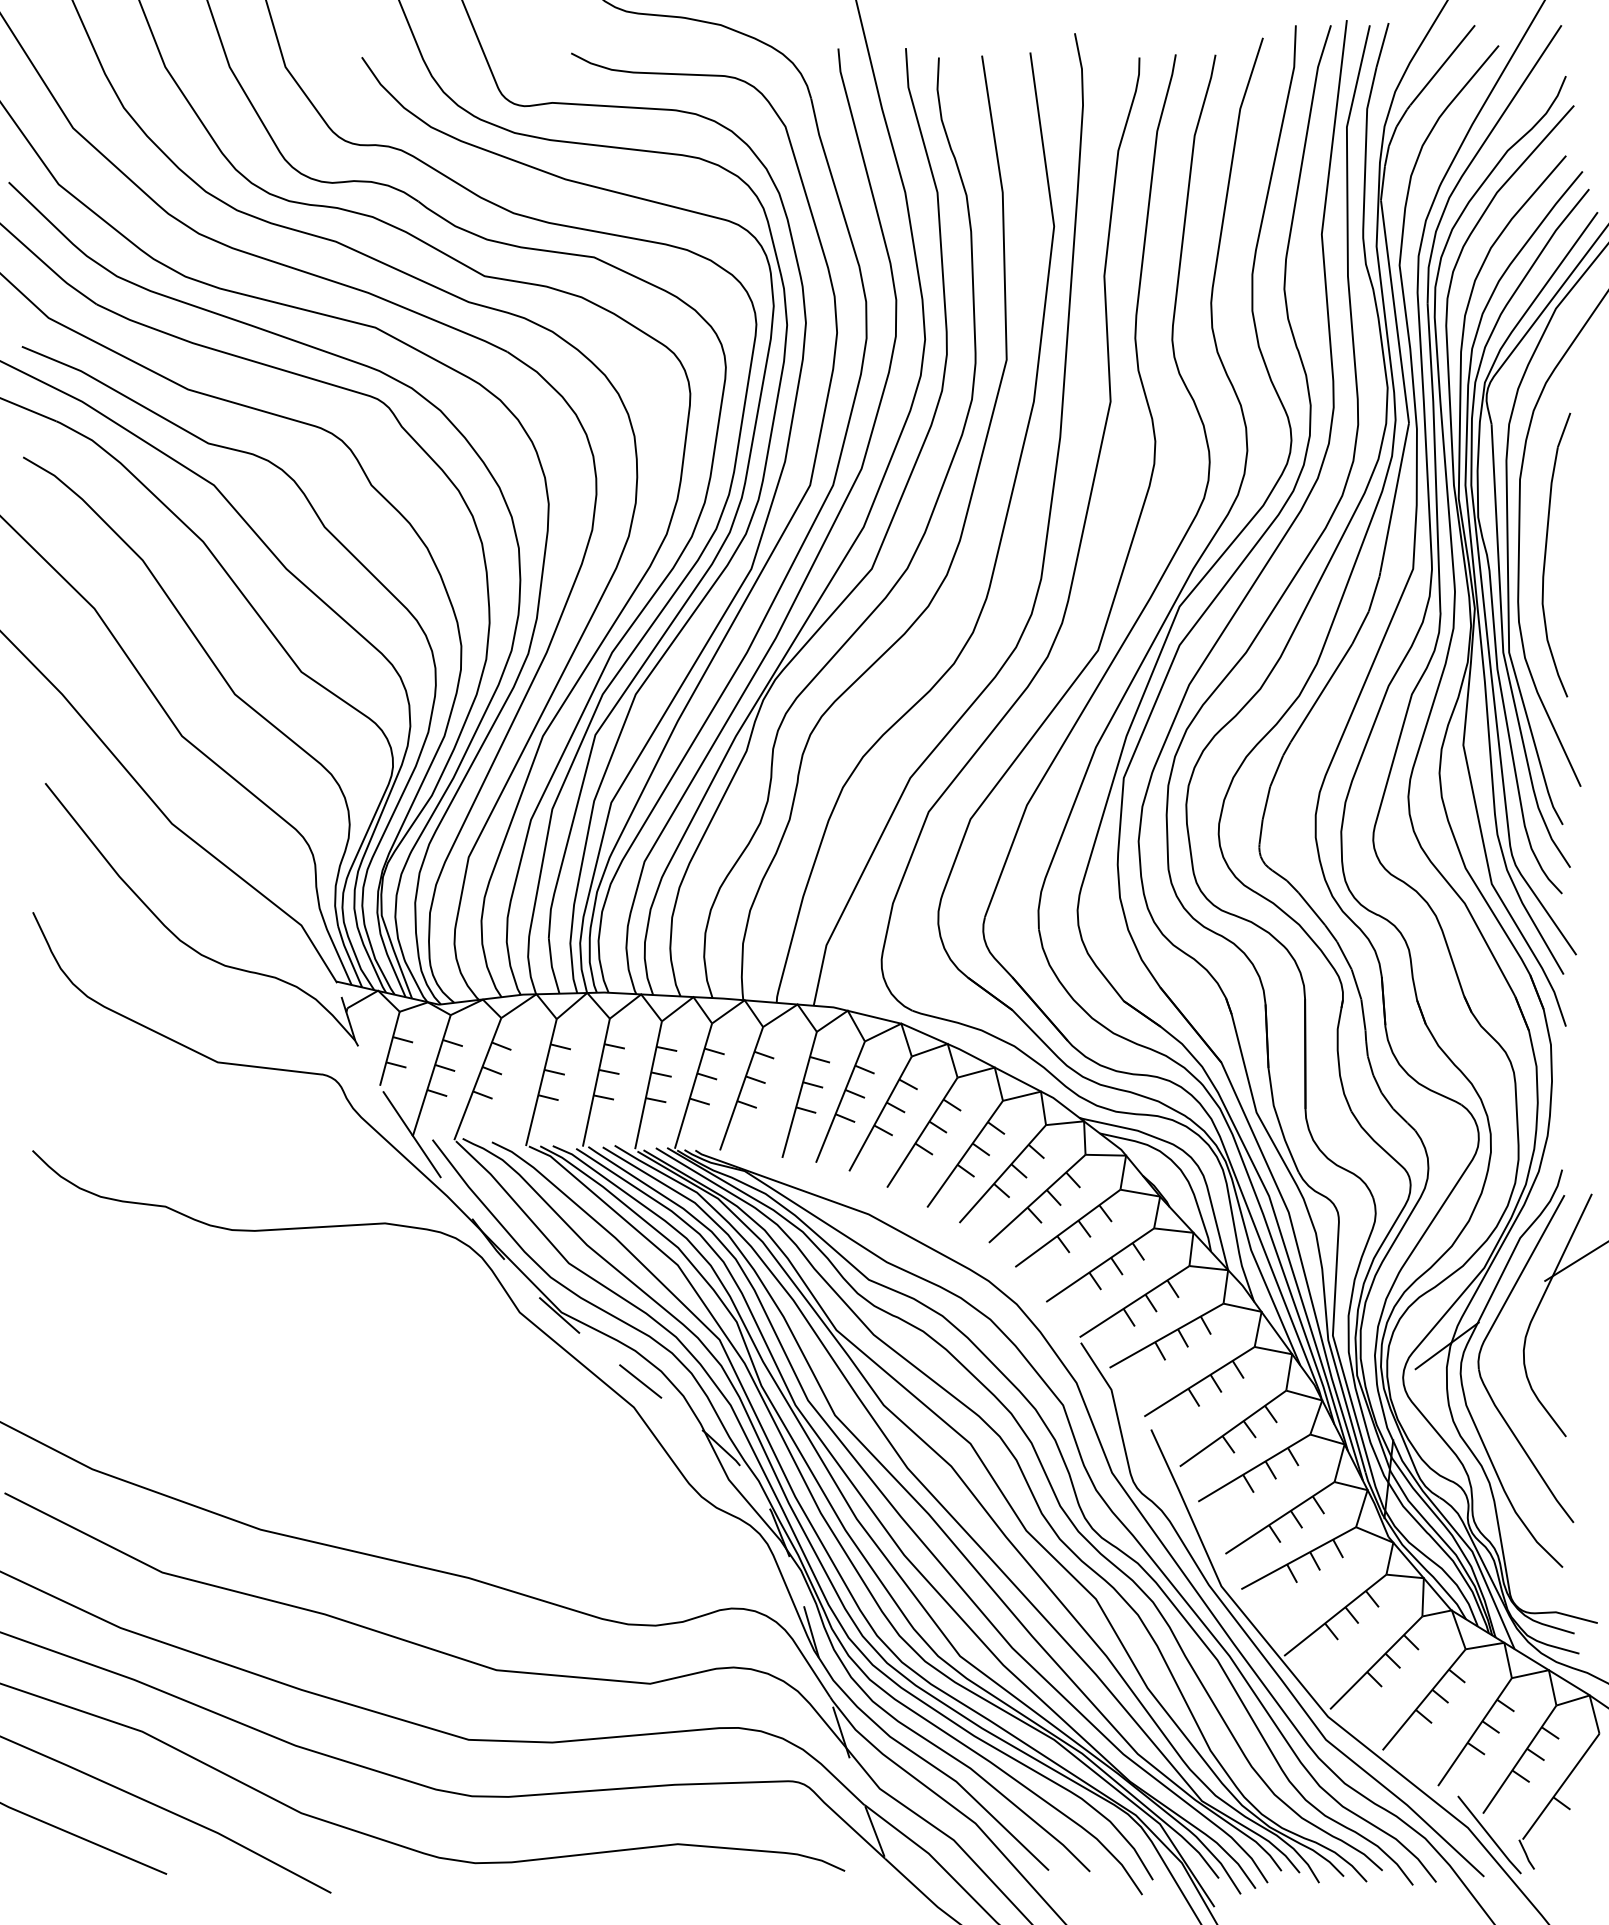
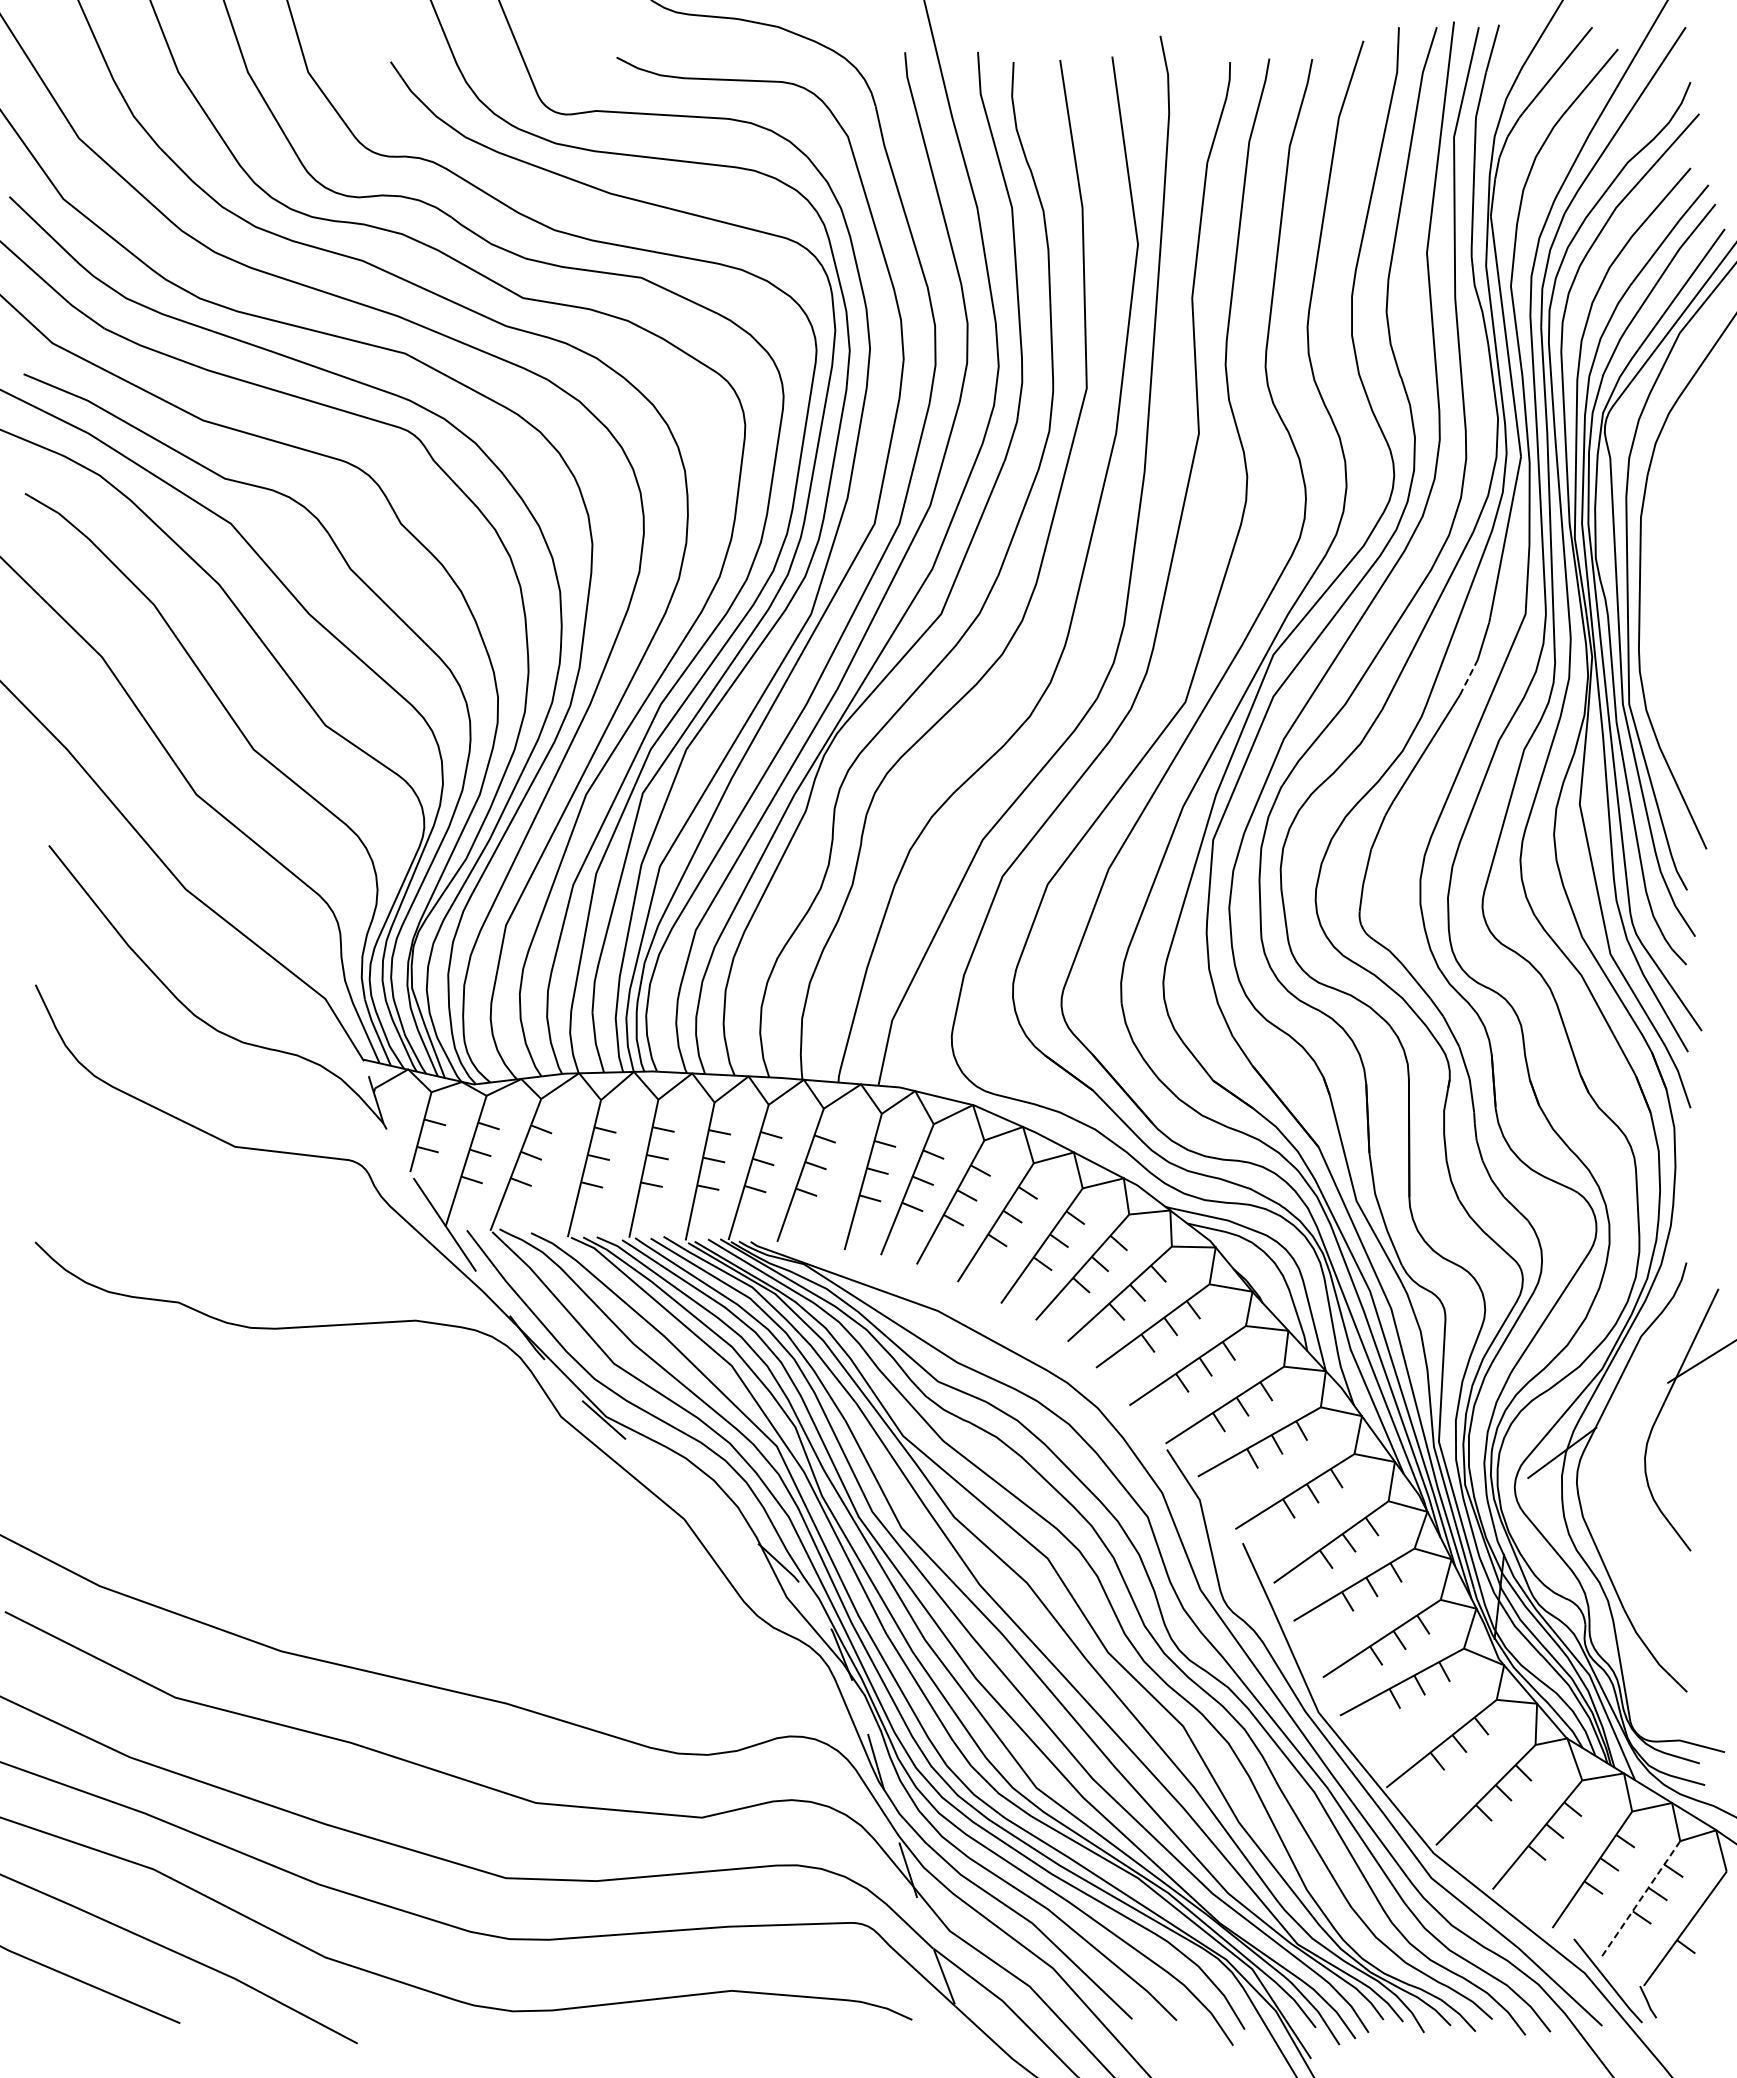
part: (1546, 554) -> (1669, 598), removed
line: (1360, 627) -> (1468, 677), solid -> dashed
part: (1487, 1338) -> (1605, 1444), removed
line: (640, 1380) -> (691, 1490), removed
line: (1519, 1759) -> (1640, 1899), solid -> dashed

